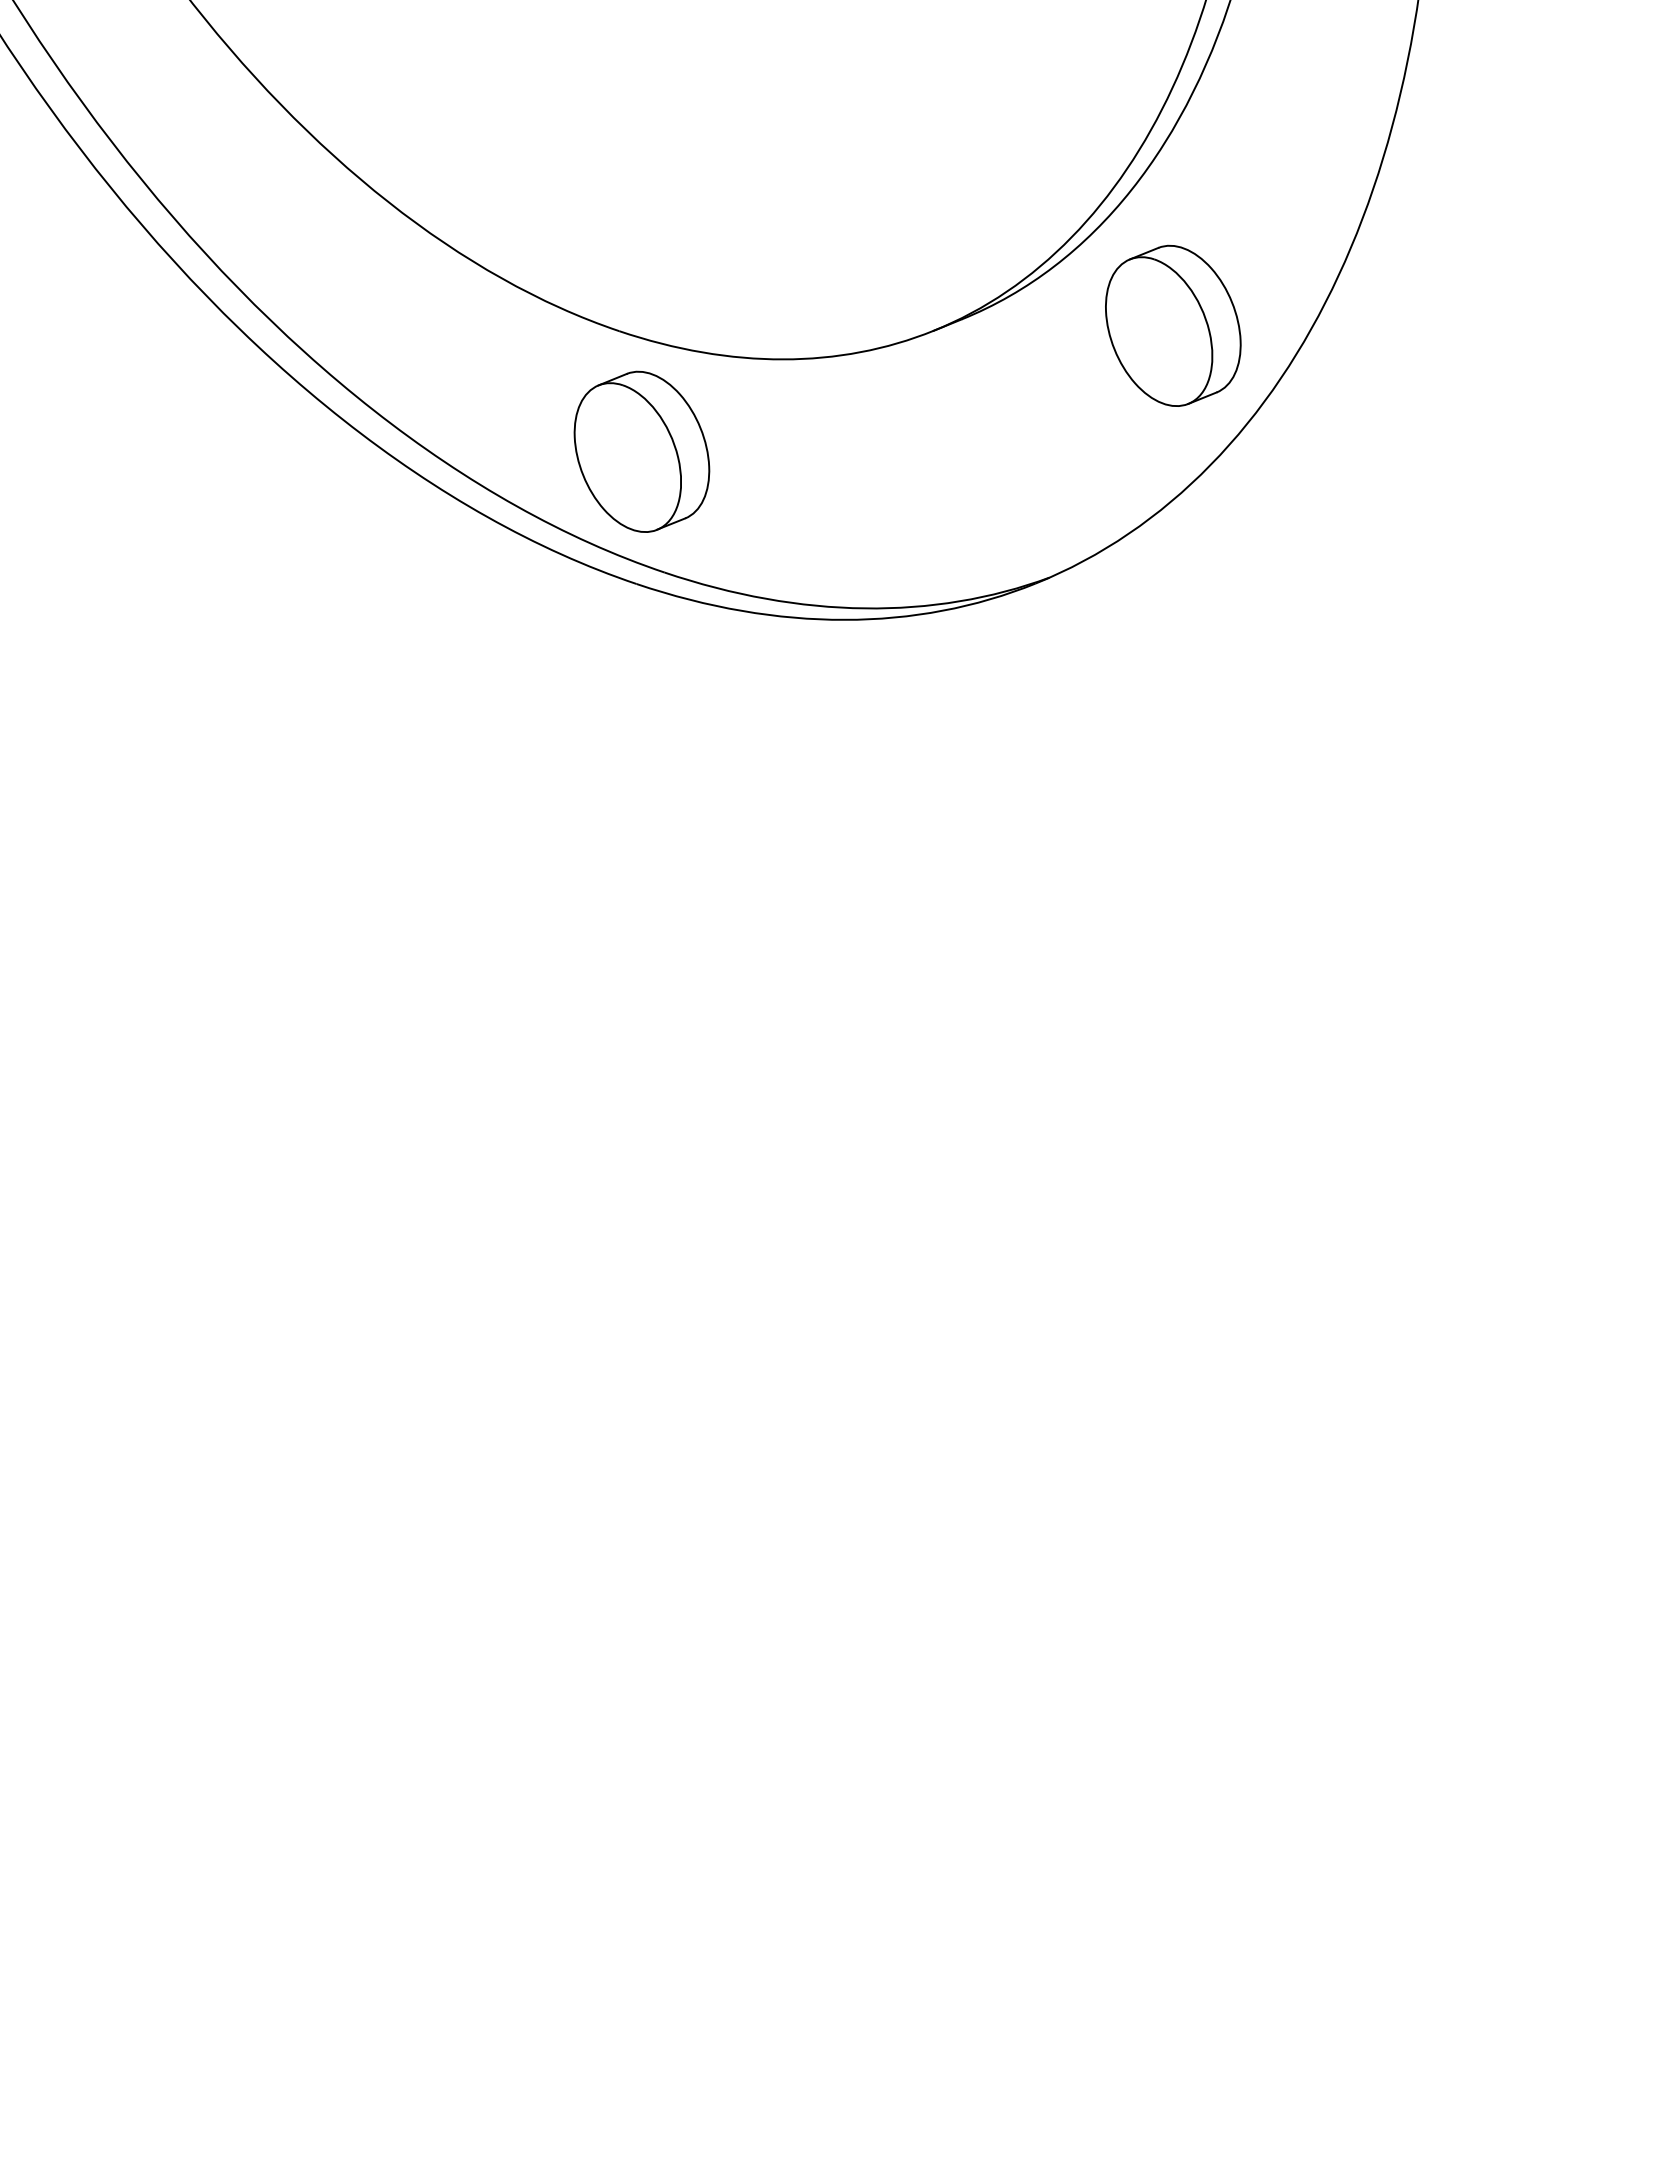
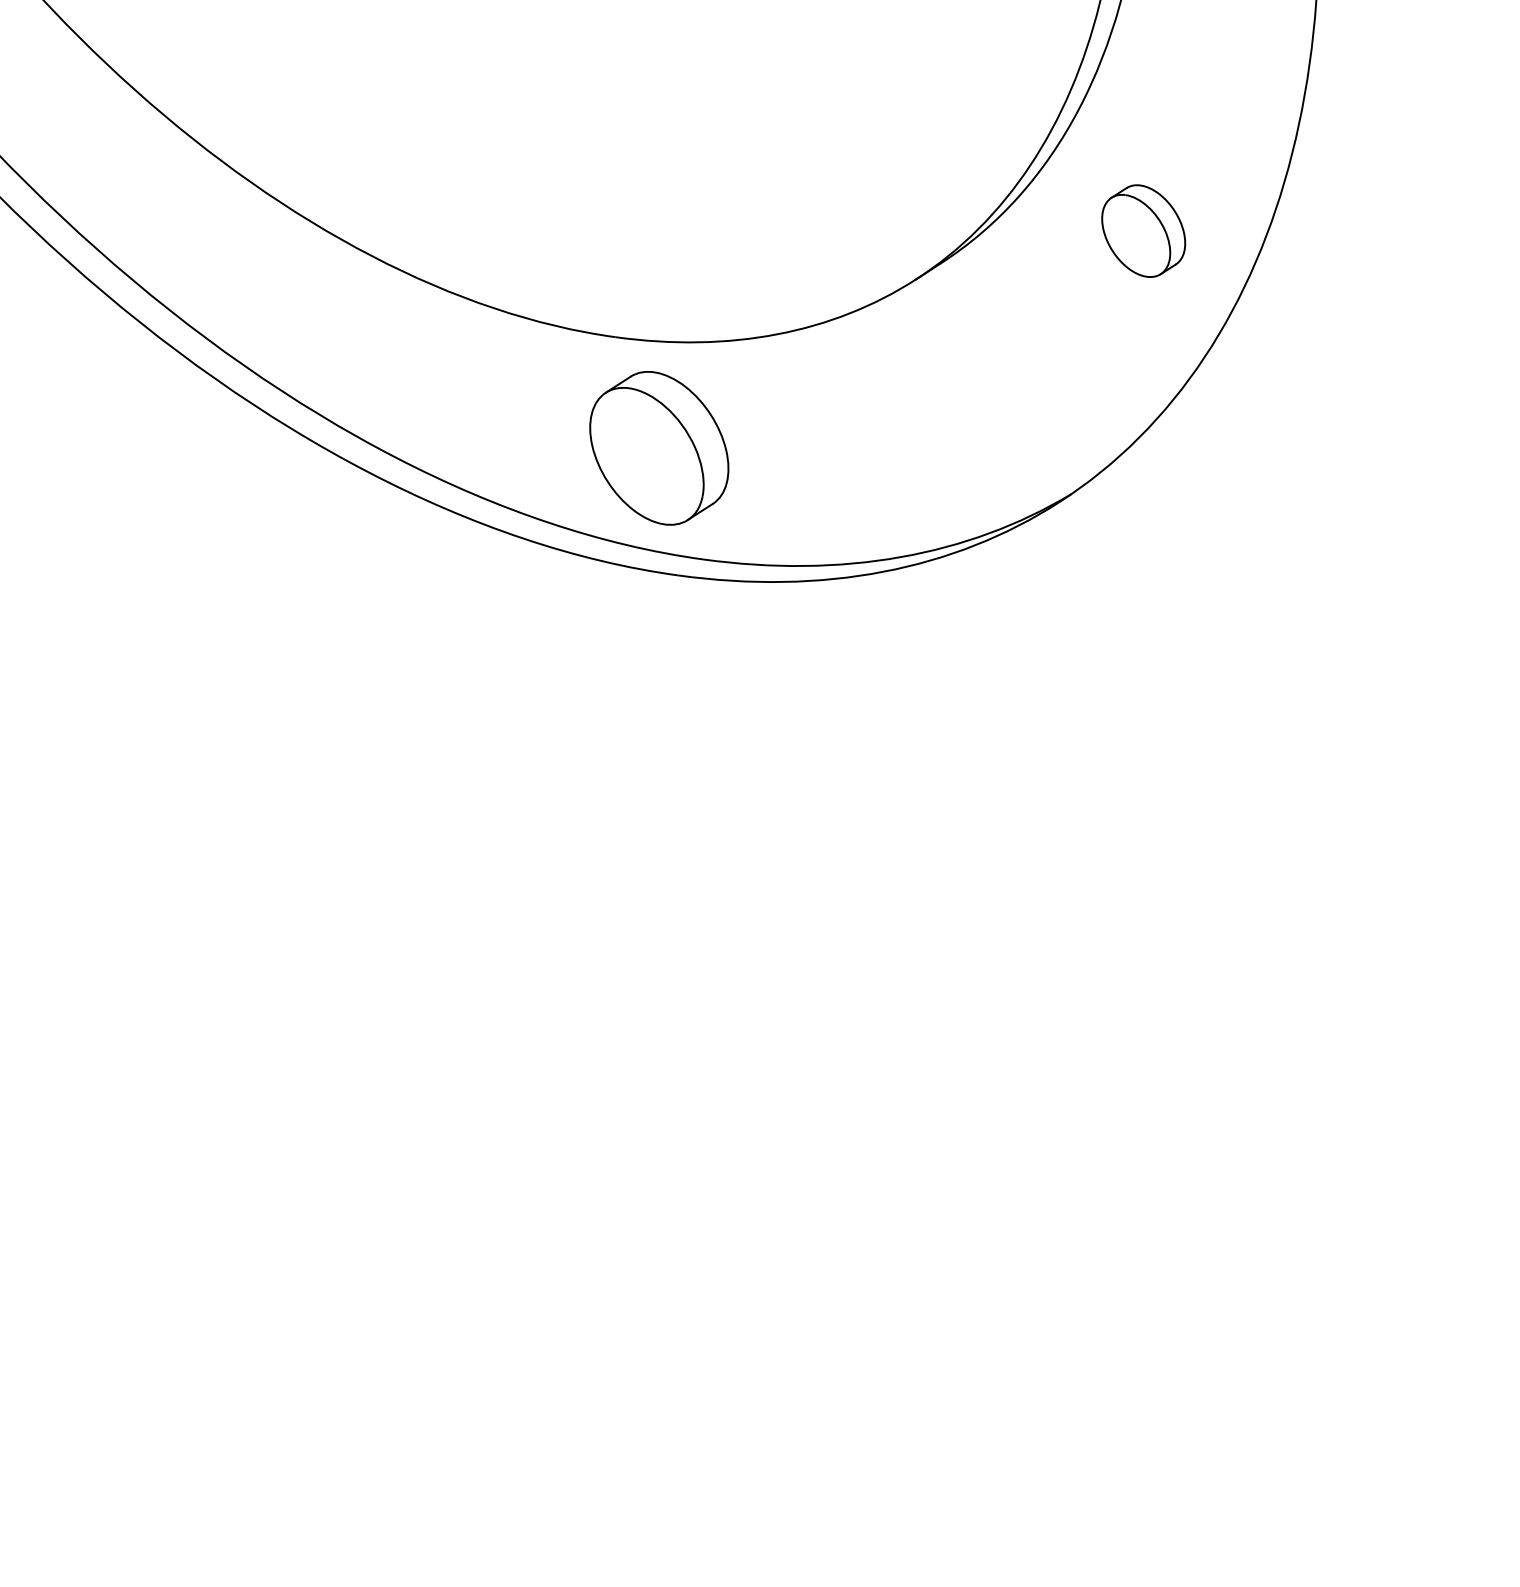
part: (1173, 325) -> (1143, 230), size x0.6

